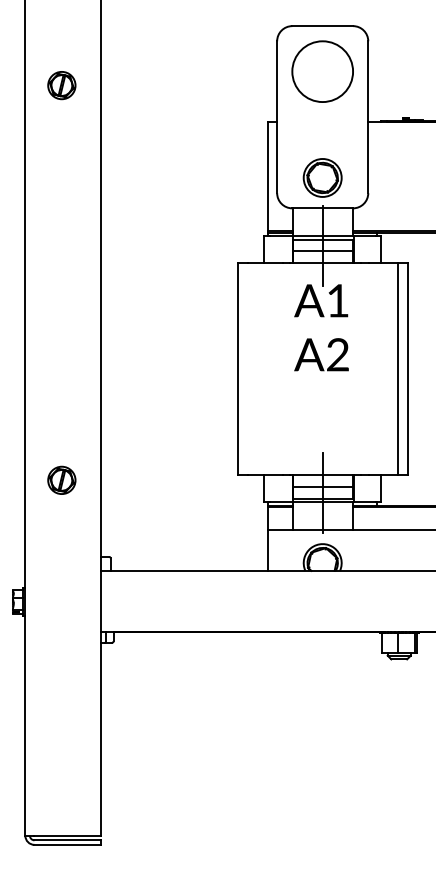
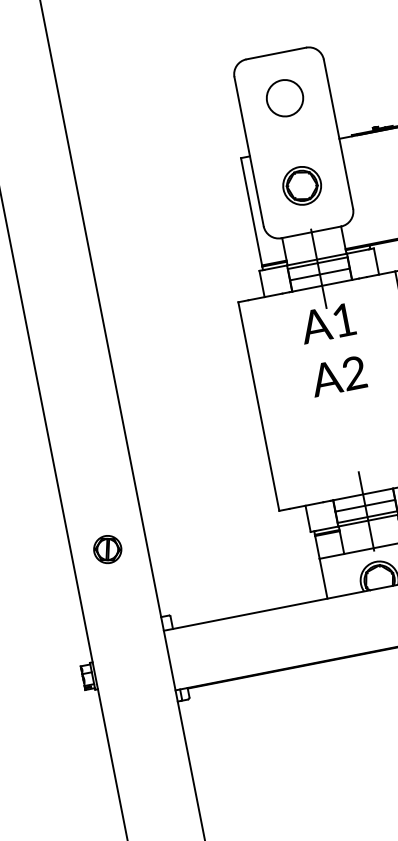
circle: (322, 71) -> (284, 98), size x0.6
part: (61, 85) -> (31, 162), removed
part: (322, 177) -> (301, 185), moved

